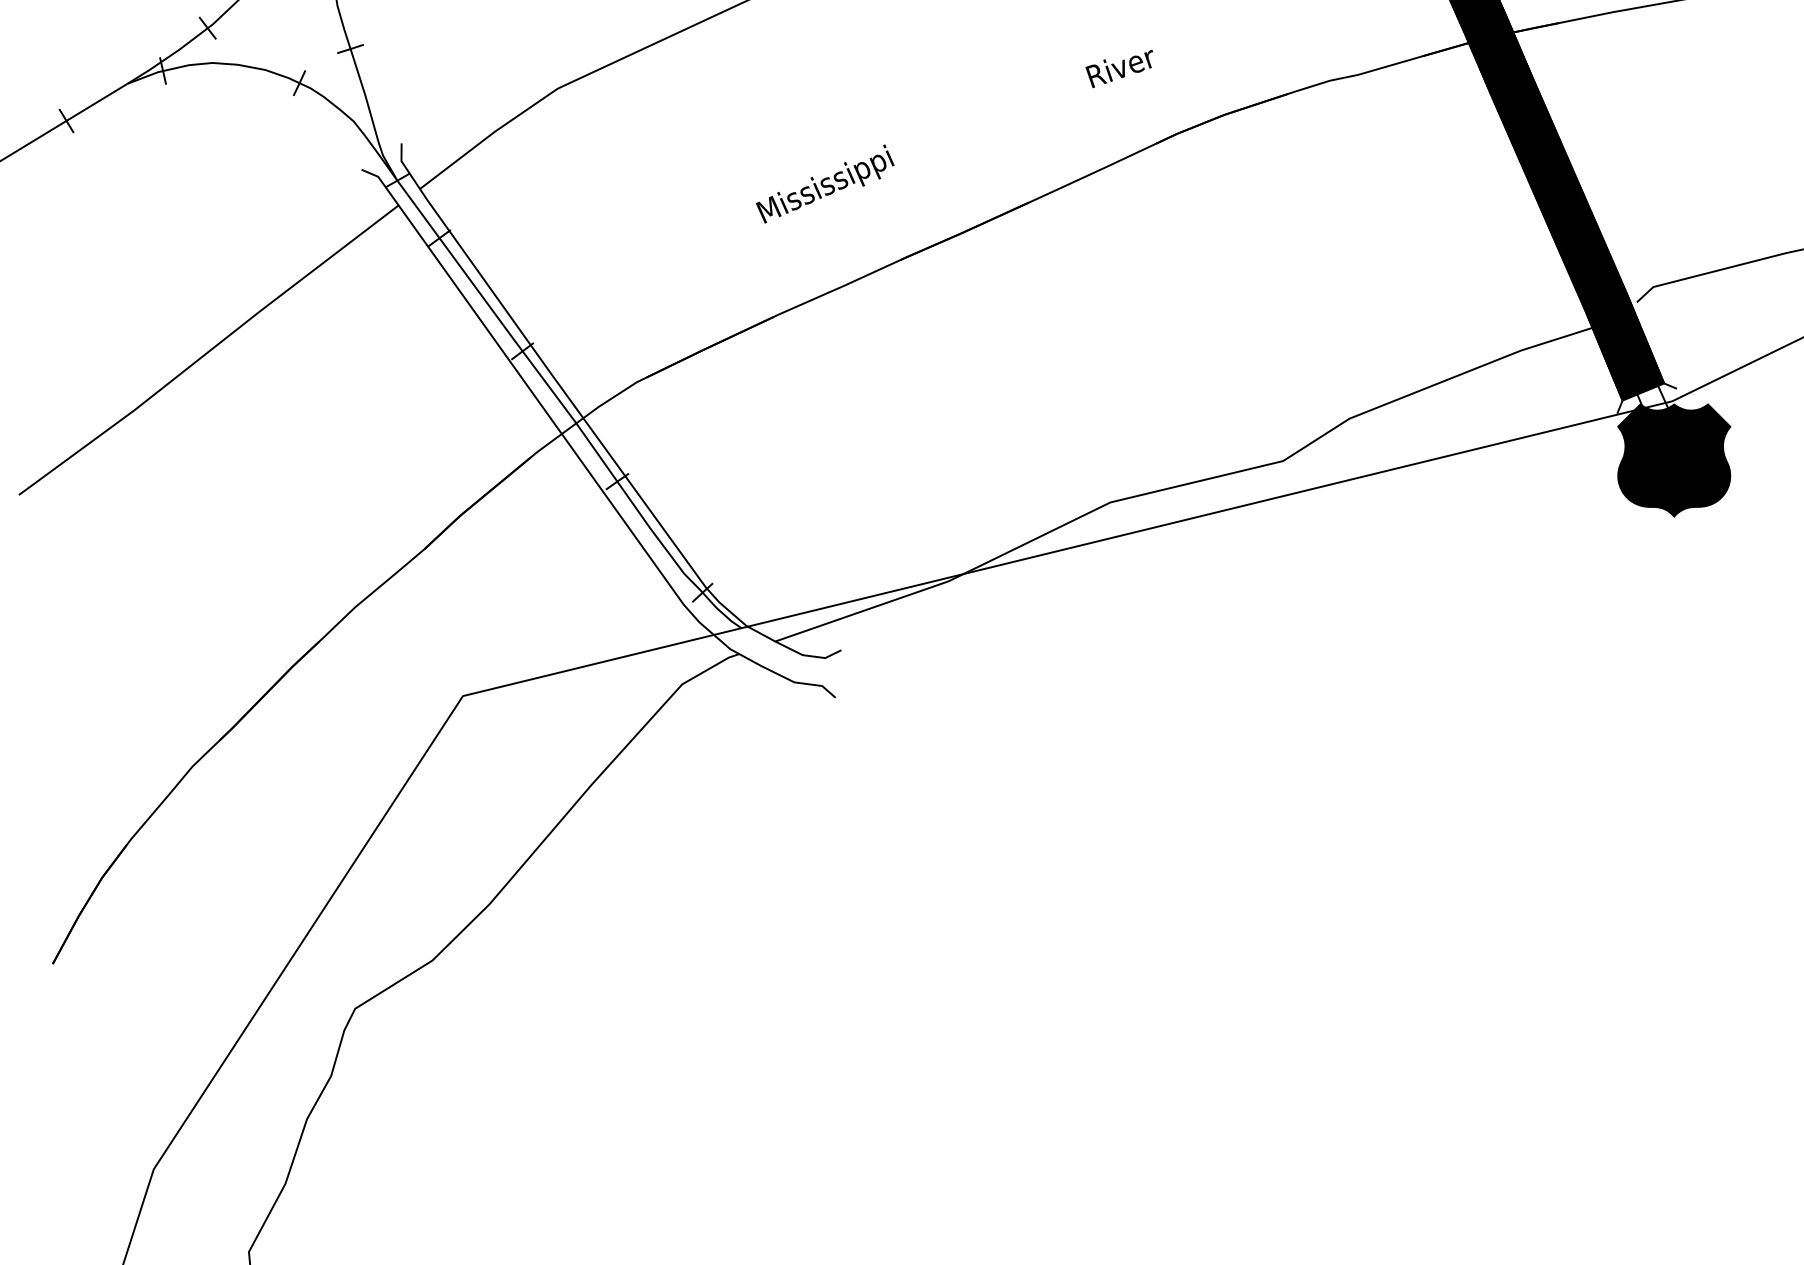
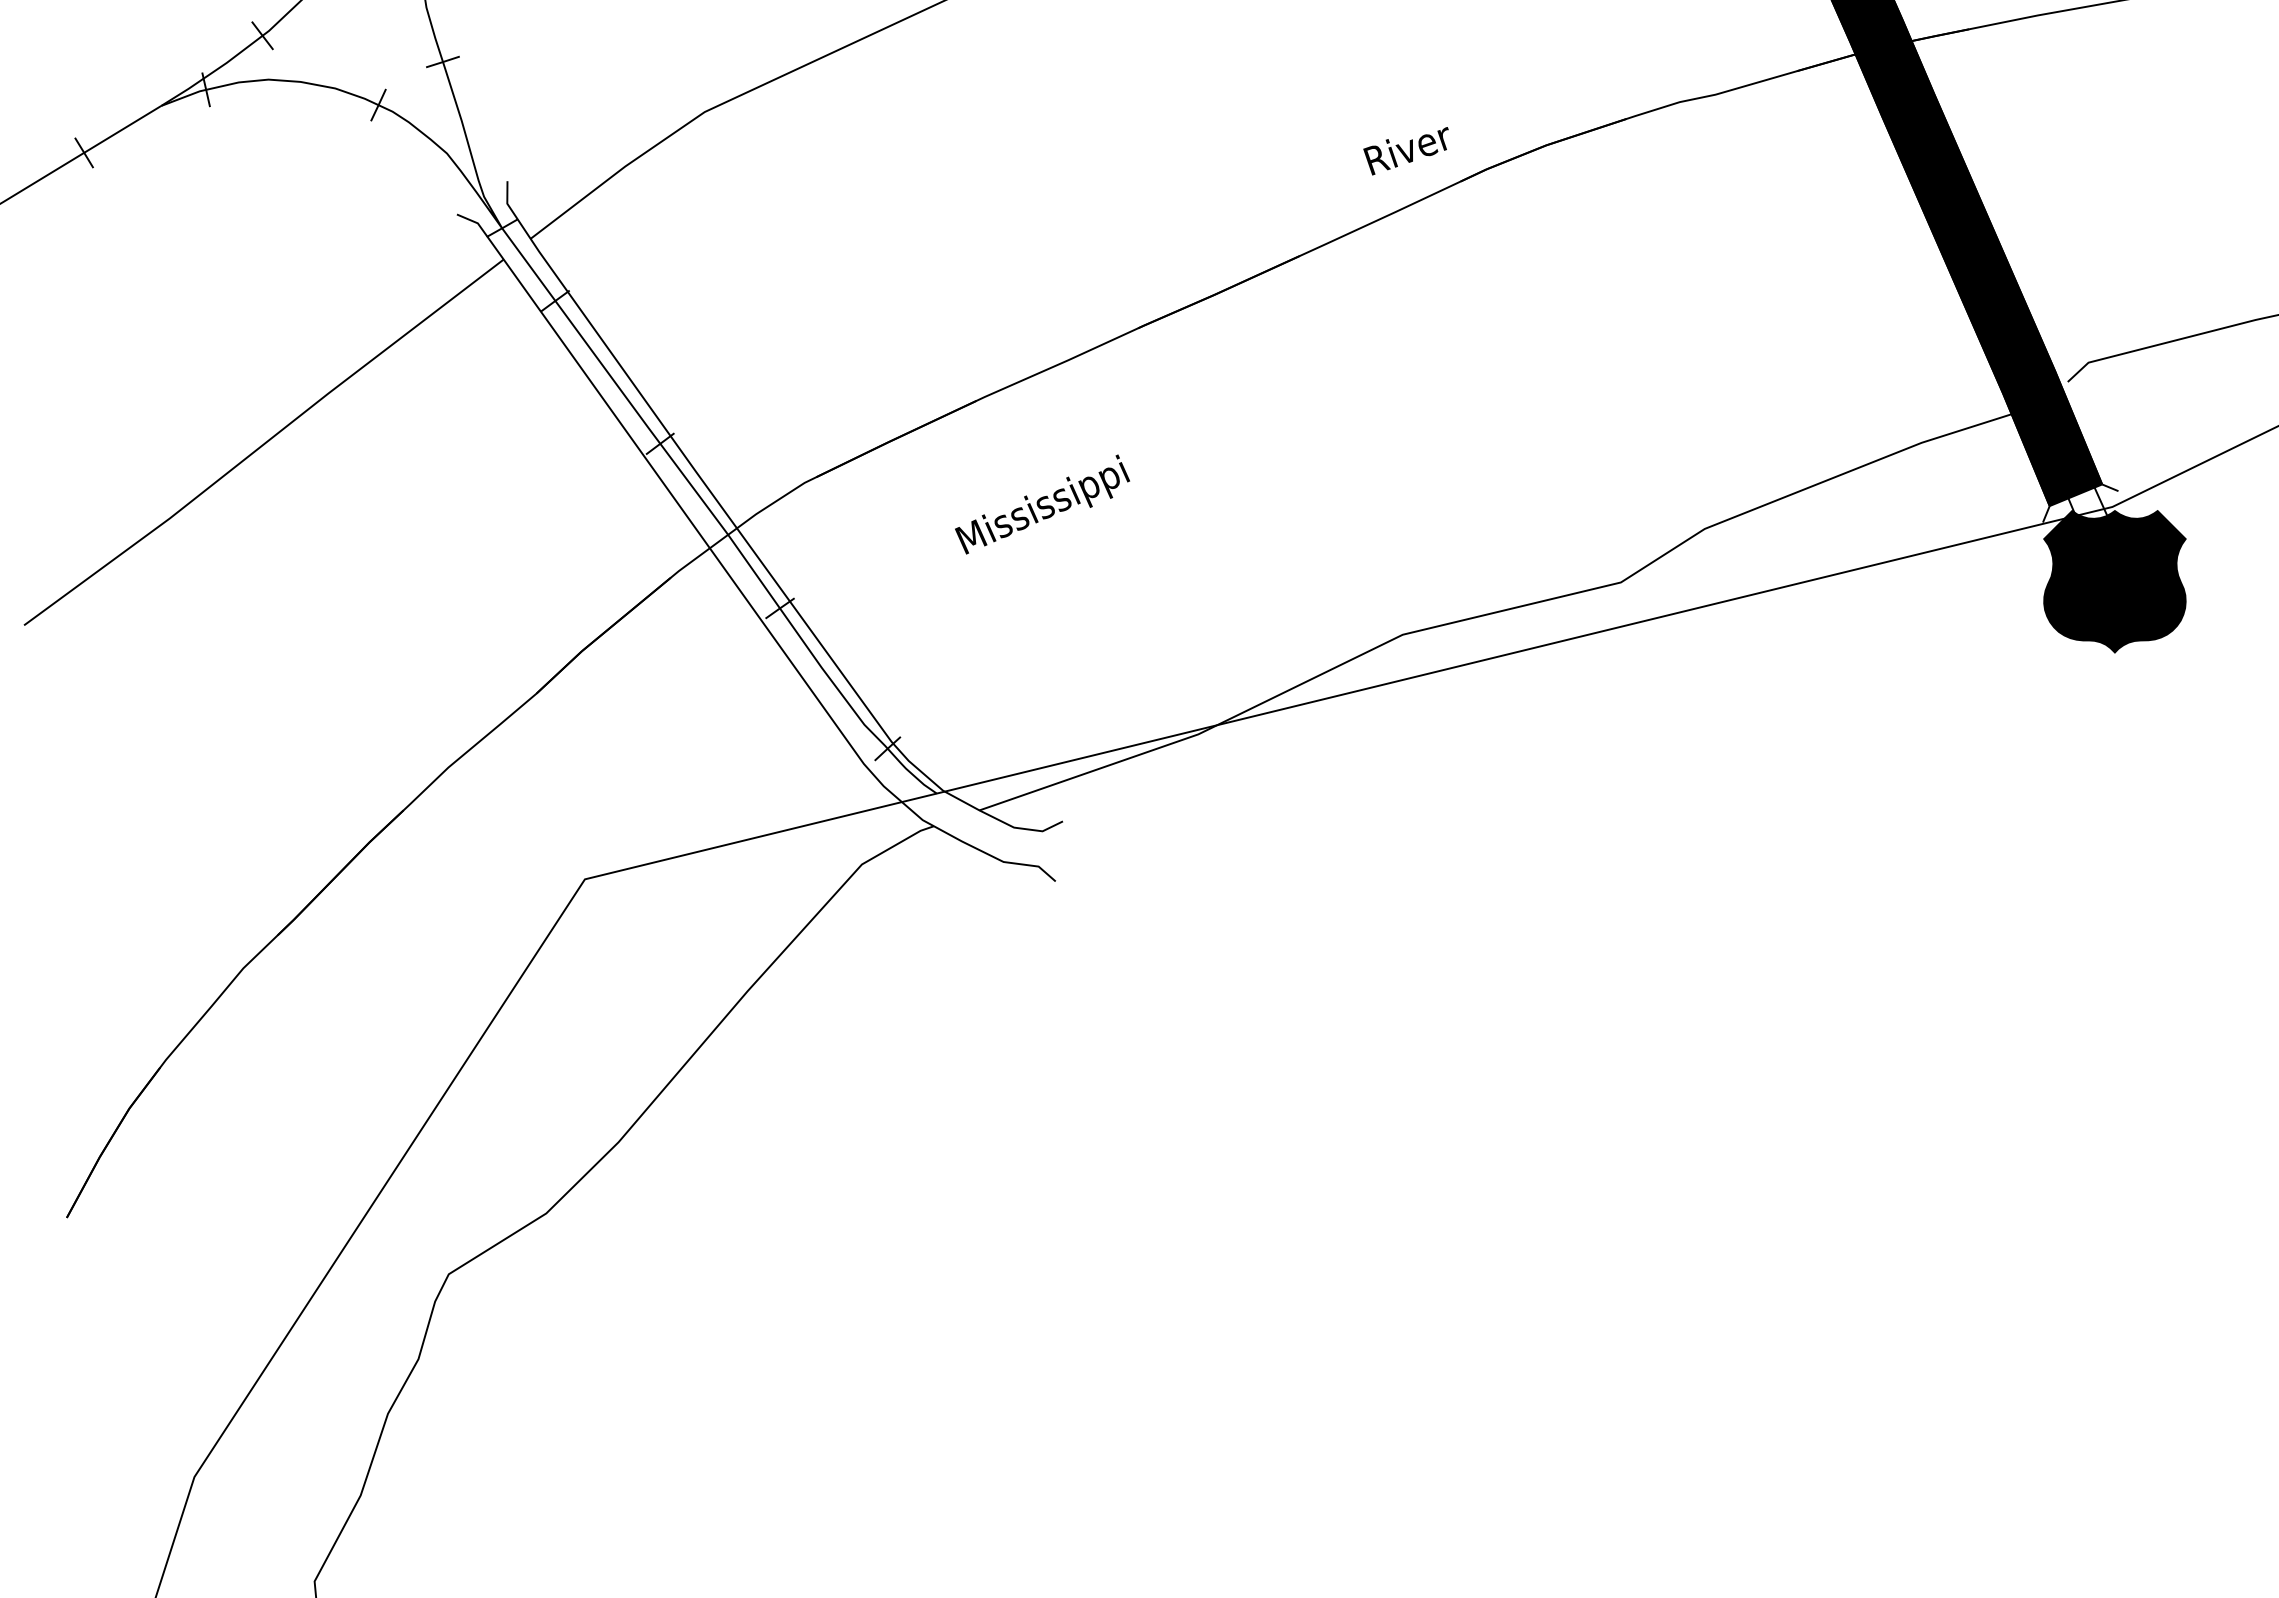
text: (1118, 69) -> (1405, 151), moved
text: (825, 184) -> (1042, 504), moved

